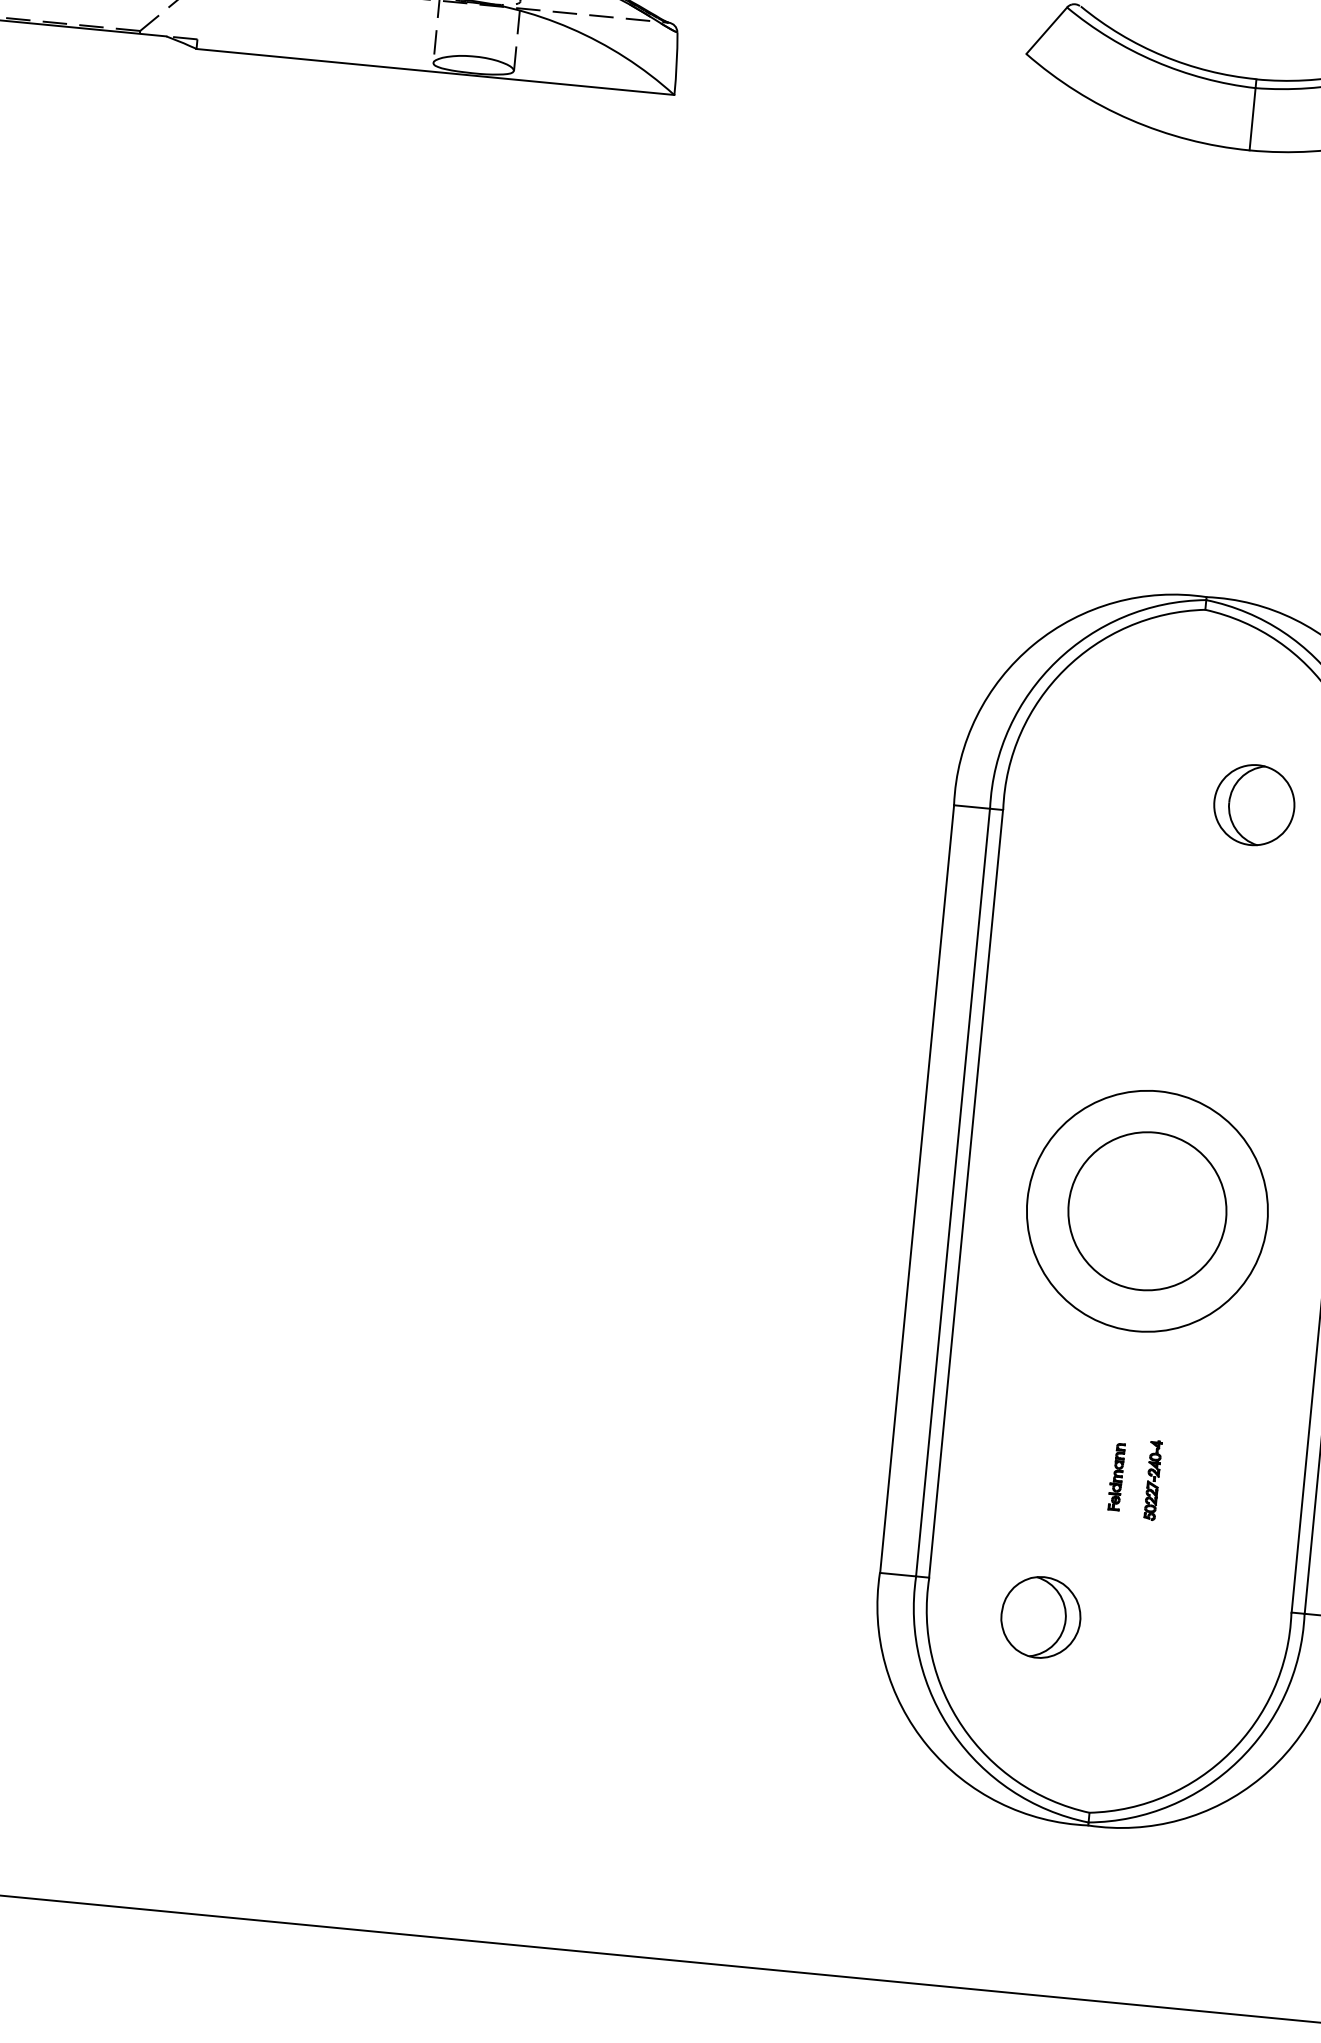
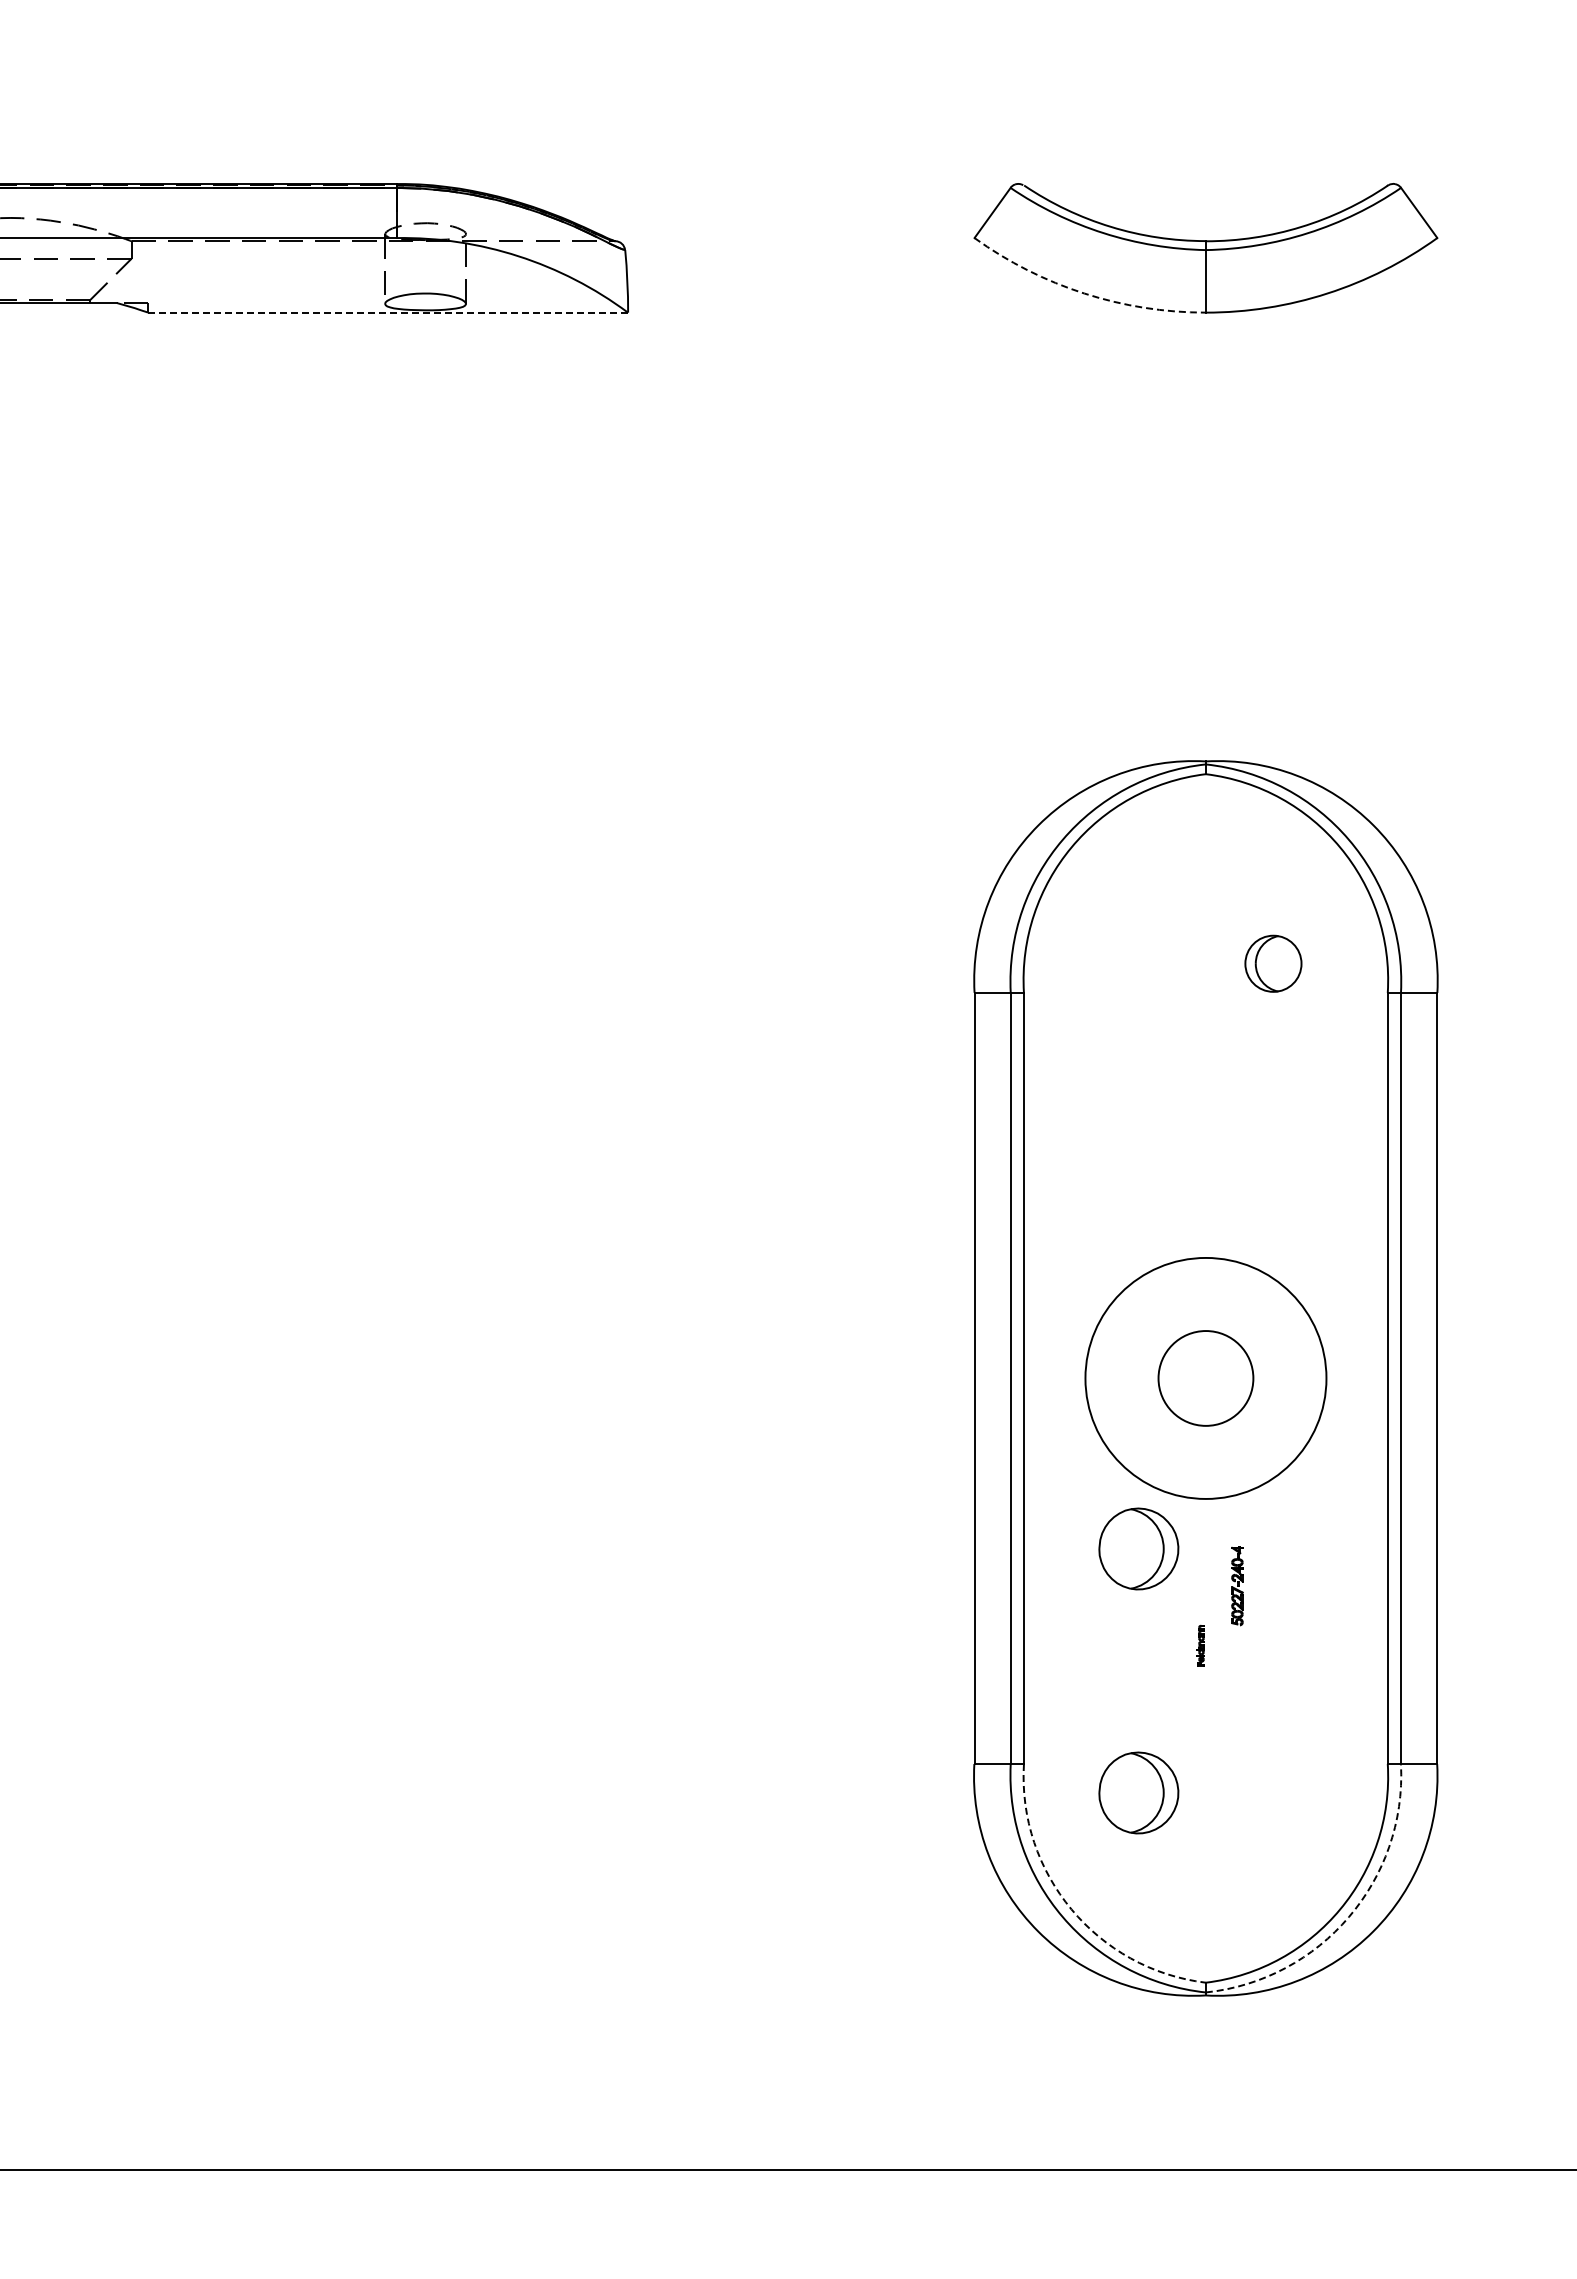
line: (435, 71) -> (388, 312), solid -> dashed
arc: (1130, 119) -> (1084, 293), solid -> dashed
part: (1254, 804) -> (1273, 963), size x0.7
circle: (1146, 1211) -> (1205, 1378), size x0.6
part: (1063, 1374) -> (1138, 1548), added
part: (1116, 1476) -> (1200, 1645), size x0.6
part: (1153, 1481) -> (1237, 1586), moved
arc: (962, 1727) -> (1071, 1909), solid -> dashed
arc: (1237, 1761) -> (1348, 1917), solid -> dashed

